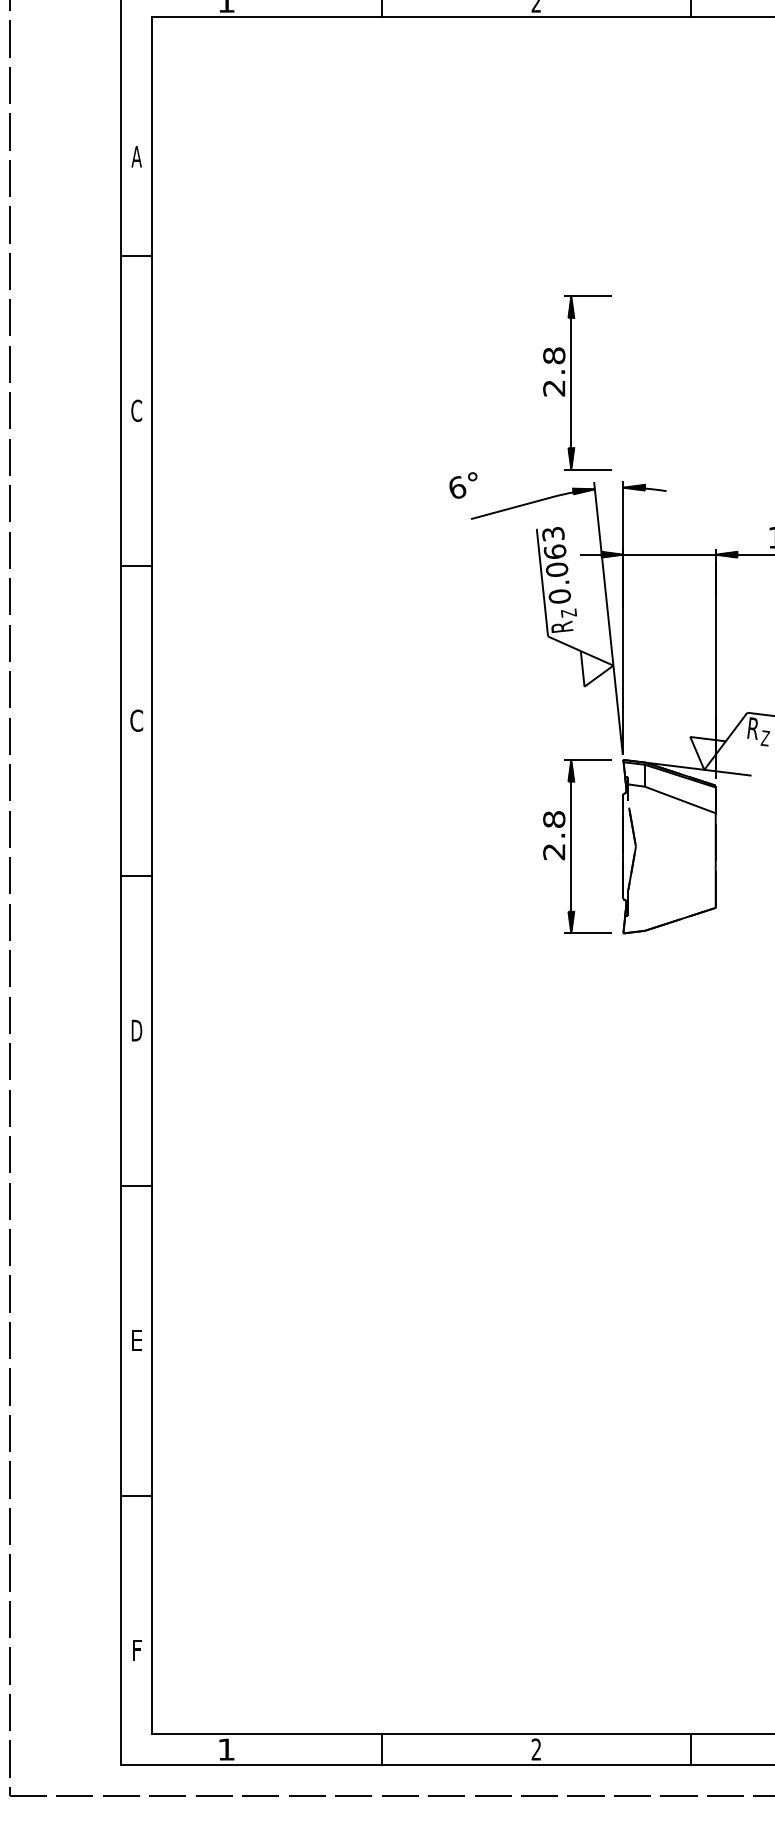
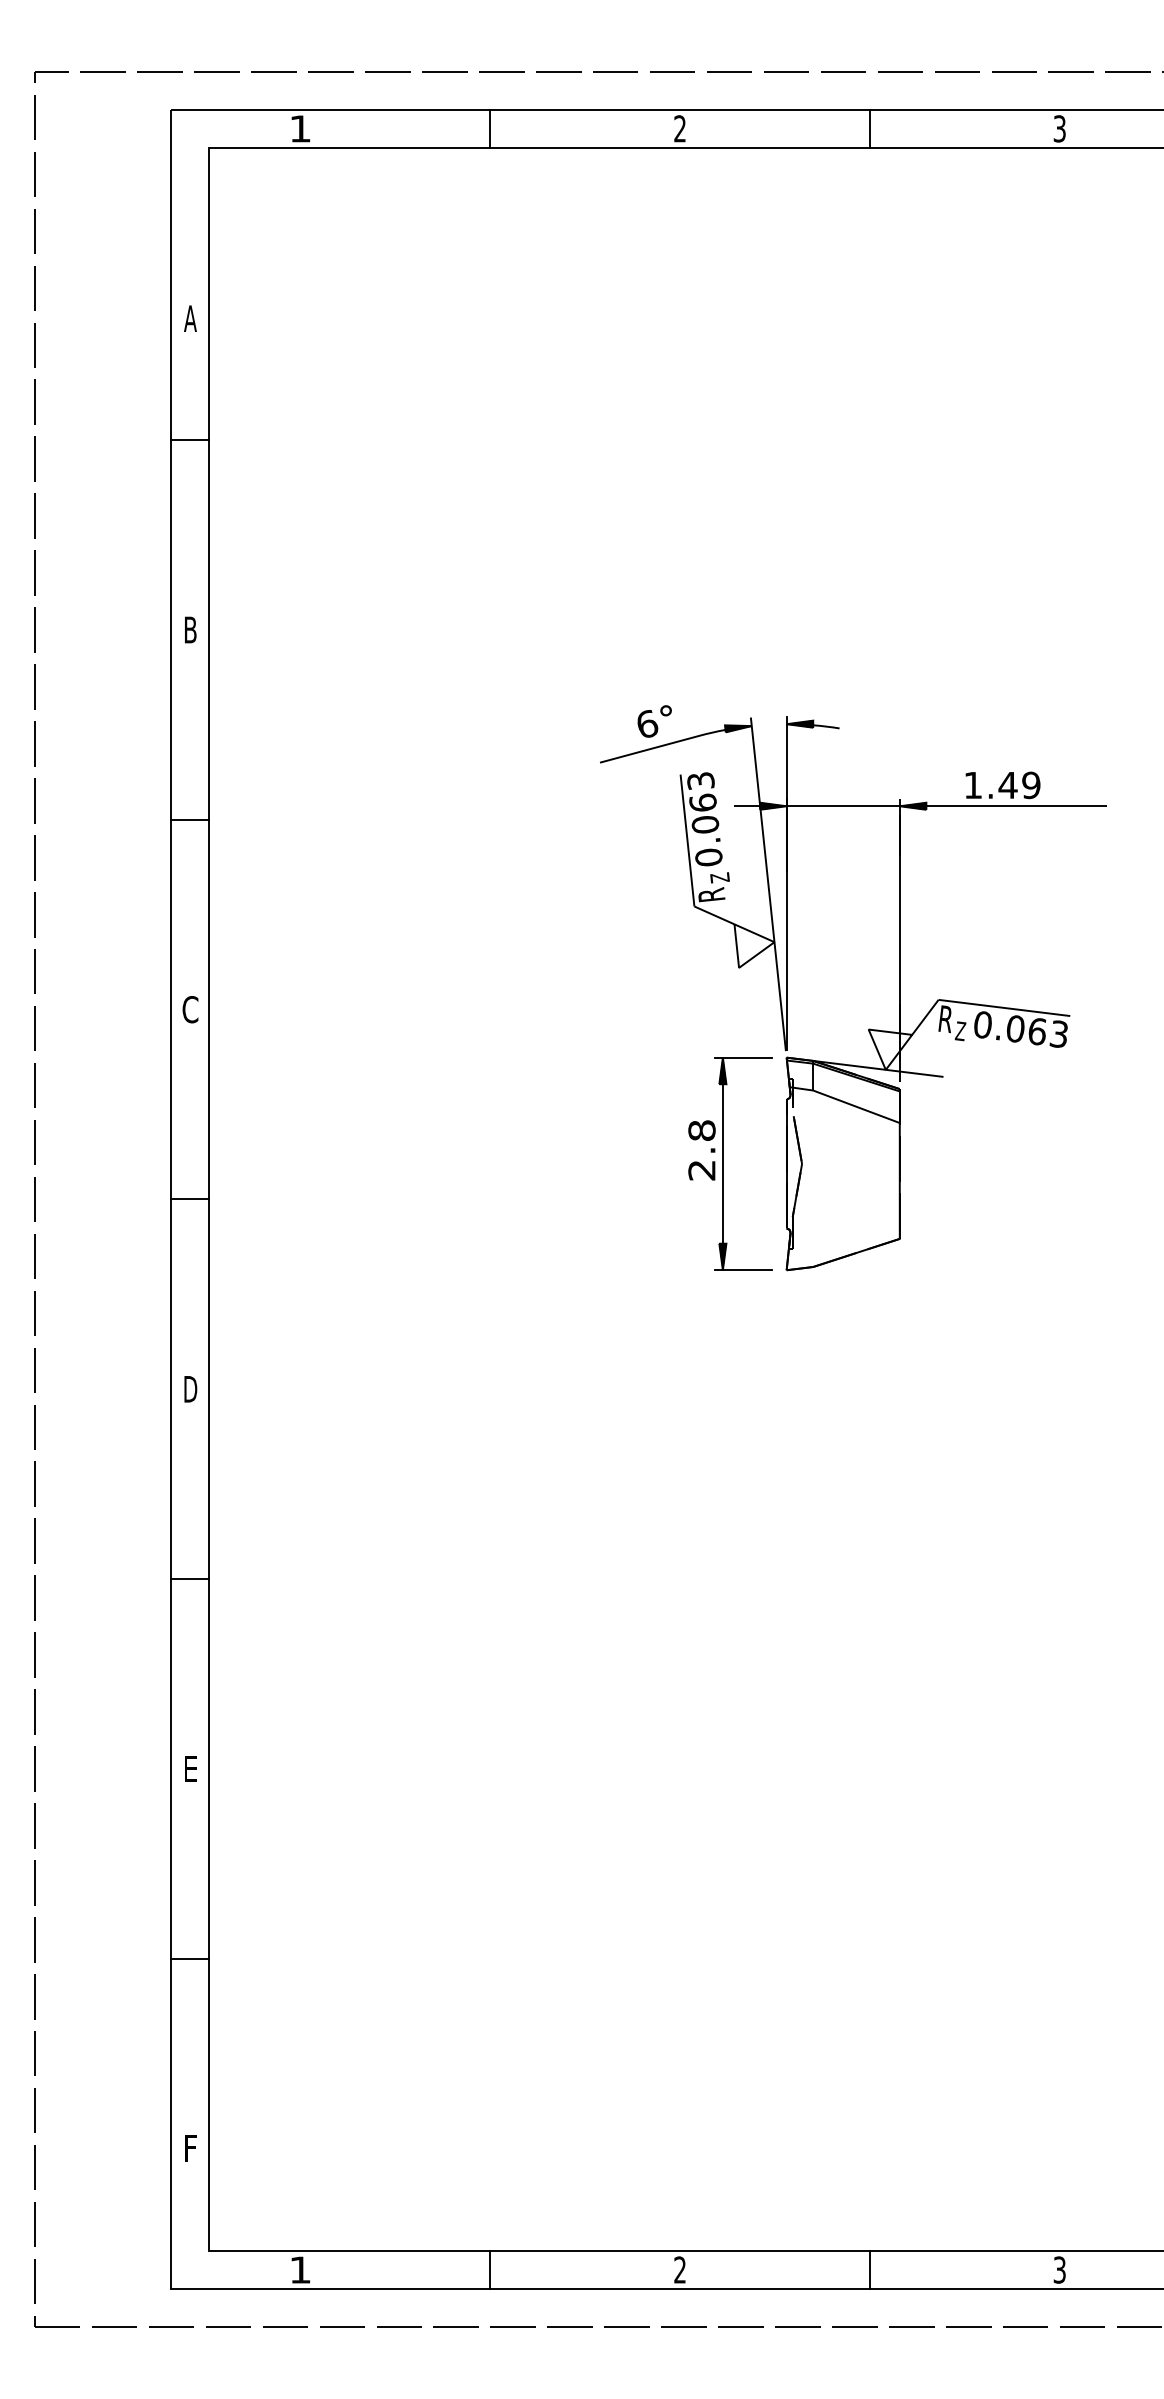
part: (571, 382) -> (723, 595), removed
text: (136, 410) -> (190, 629), C -> B
text: (463, 485) -> (654, 721), moved

